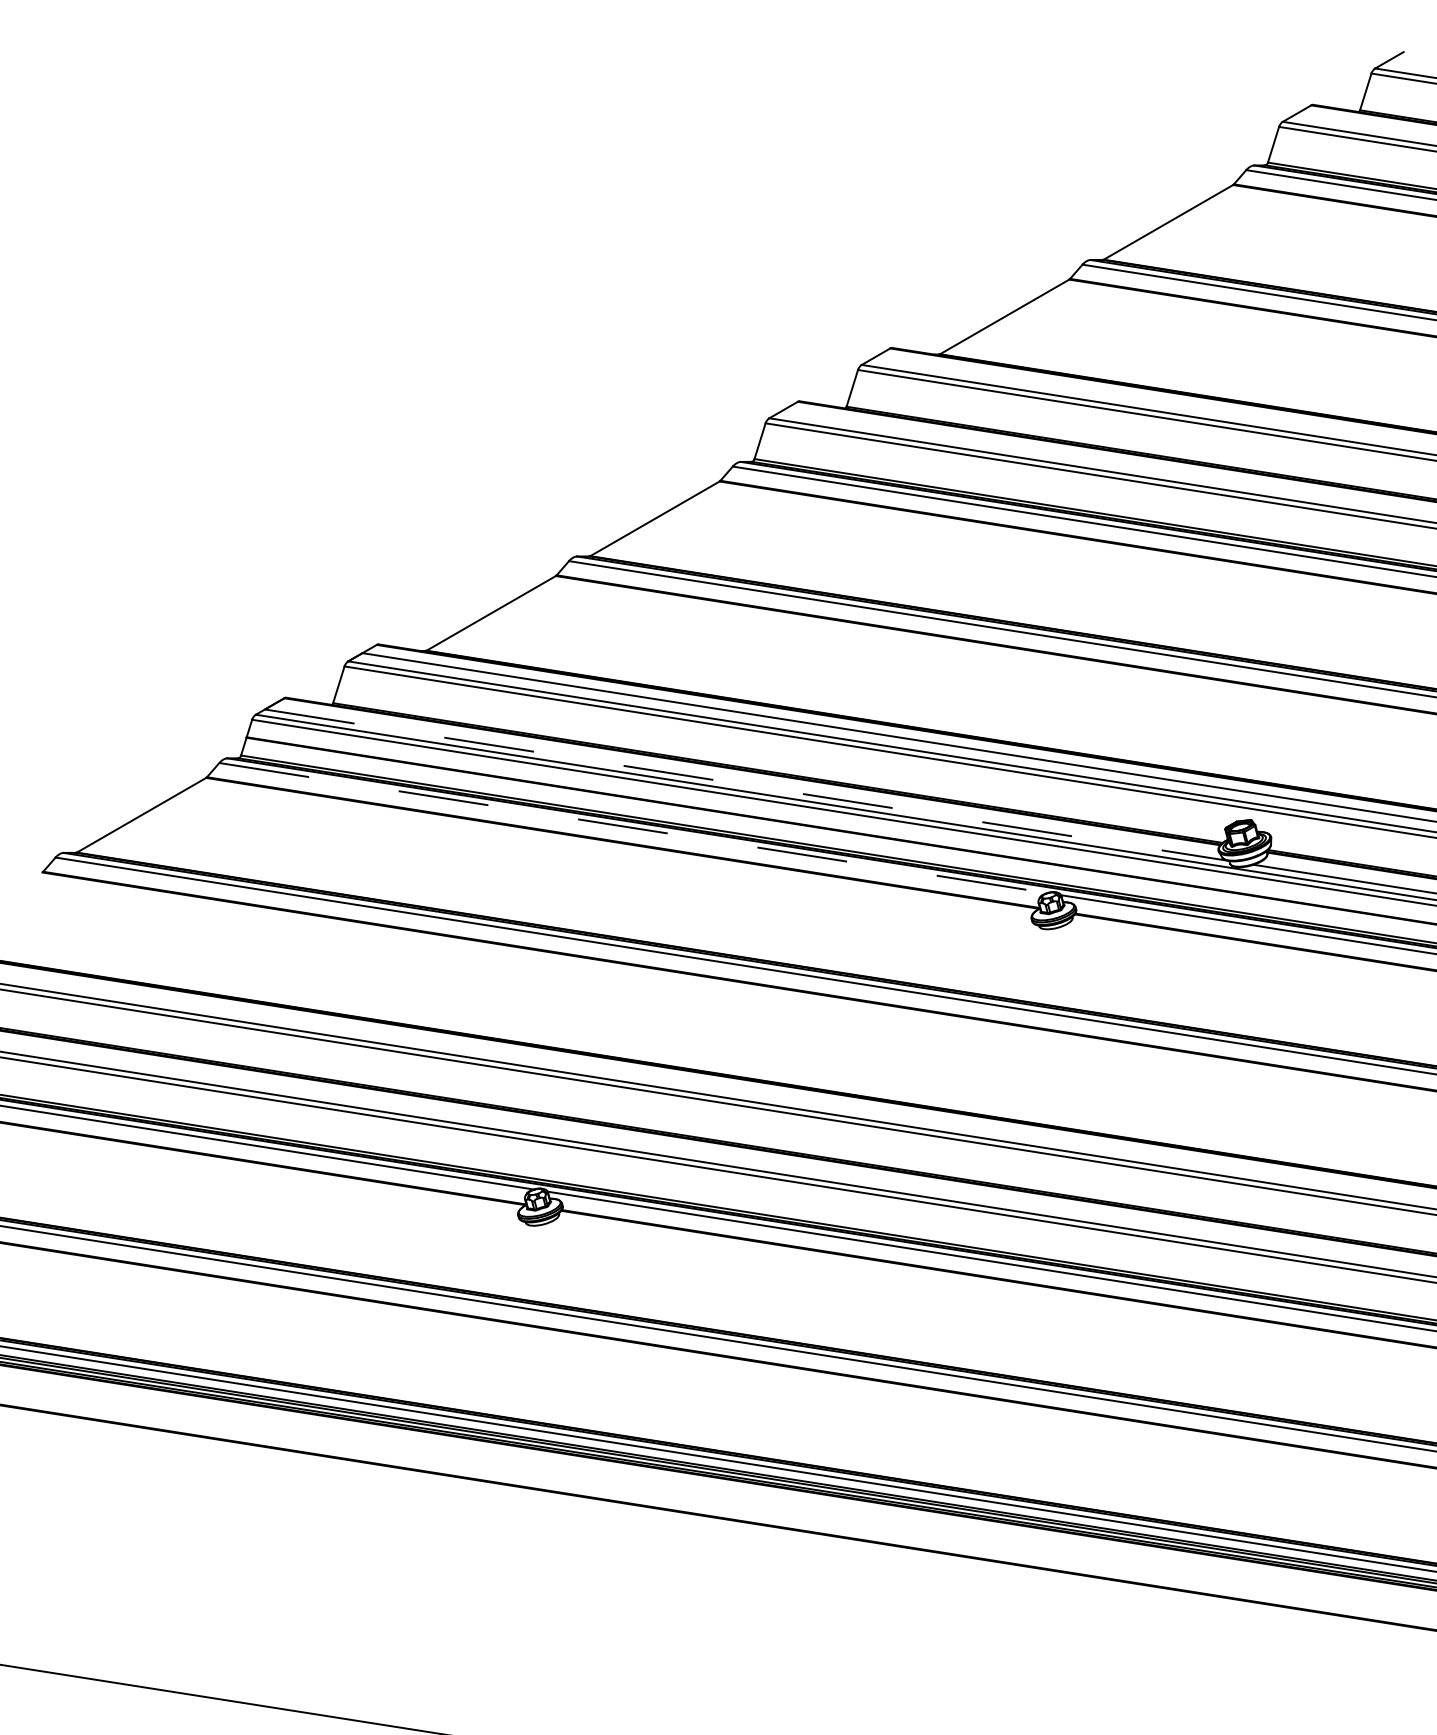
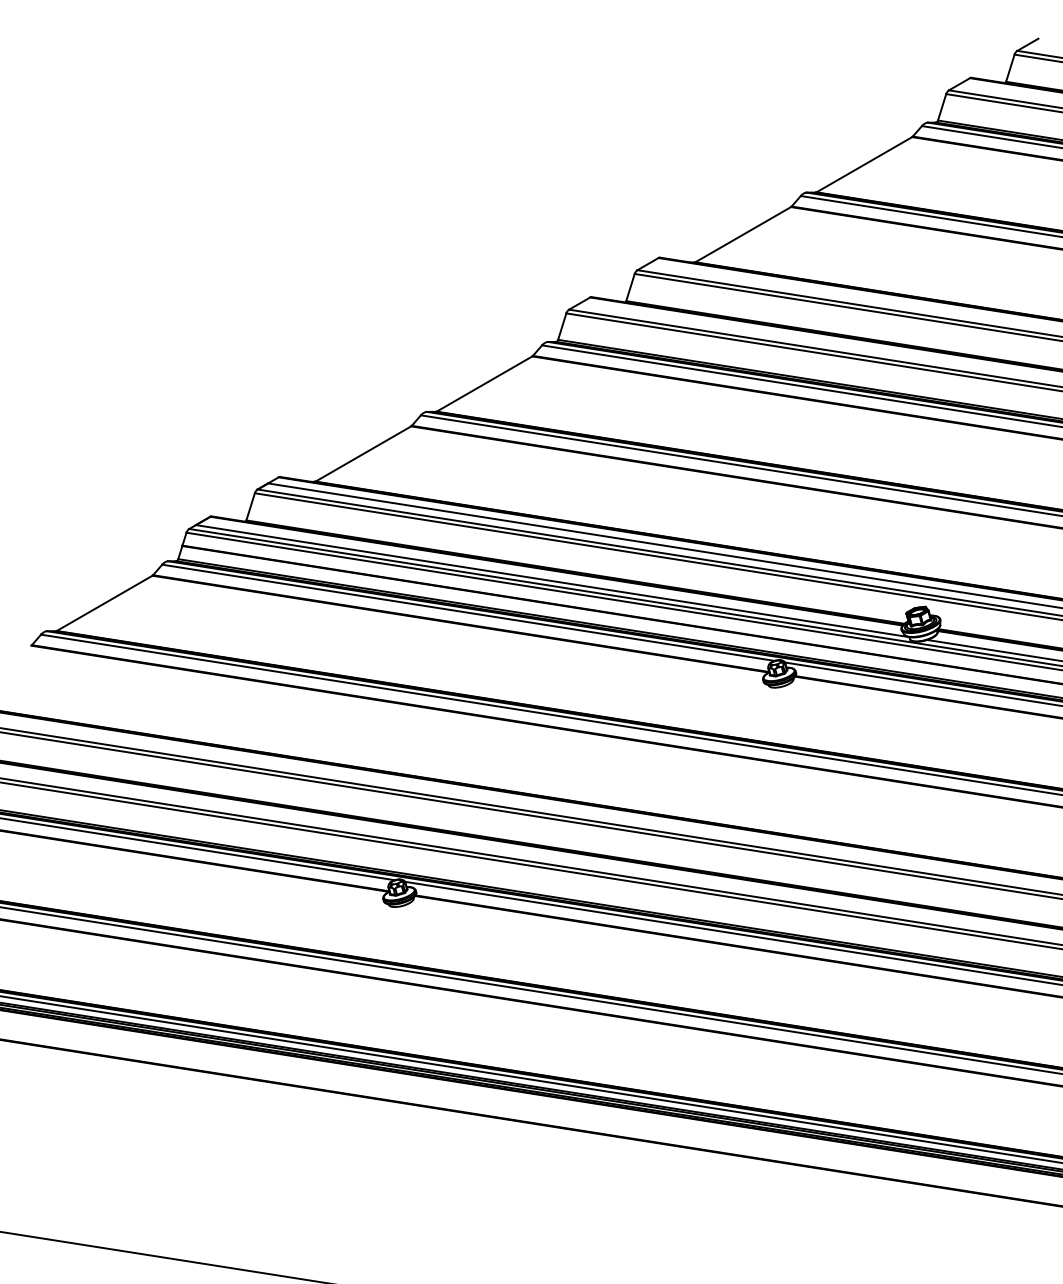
line: (746, 785) -> (552, 581), dashed -> solid
line: (633, 828) -> (468, 613), dashed -> solid

